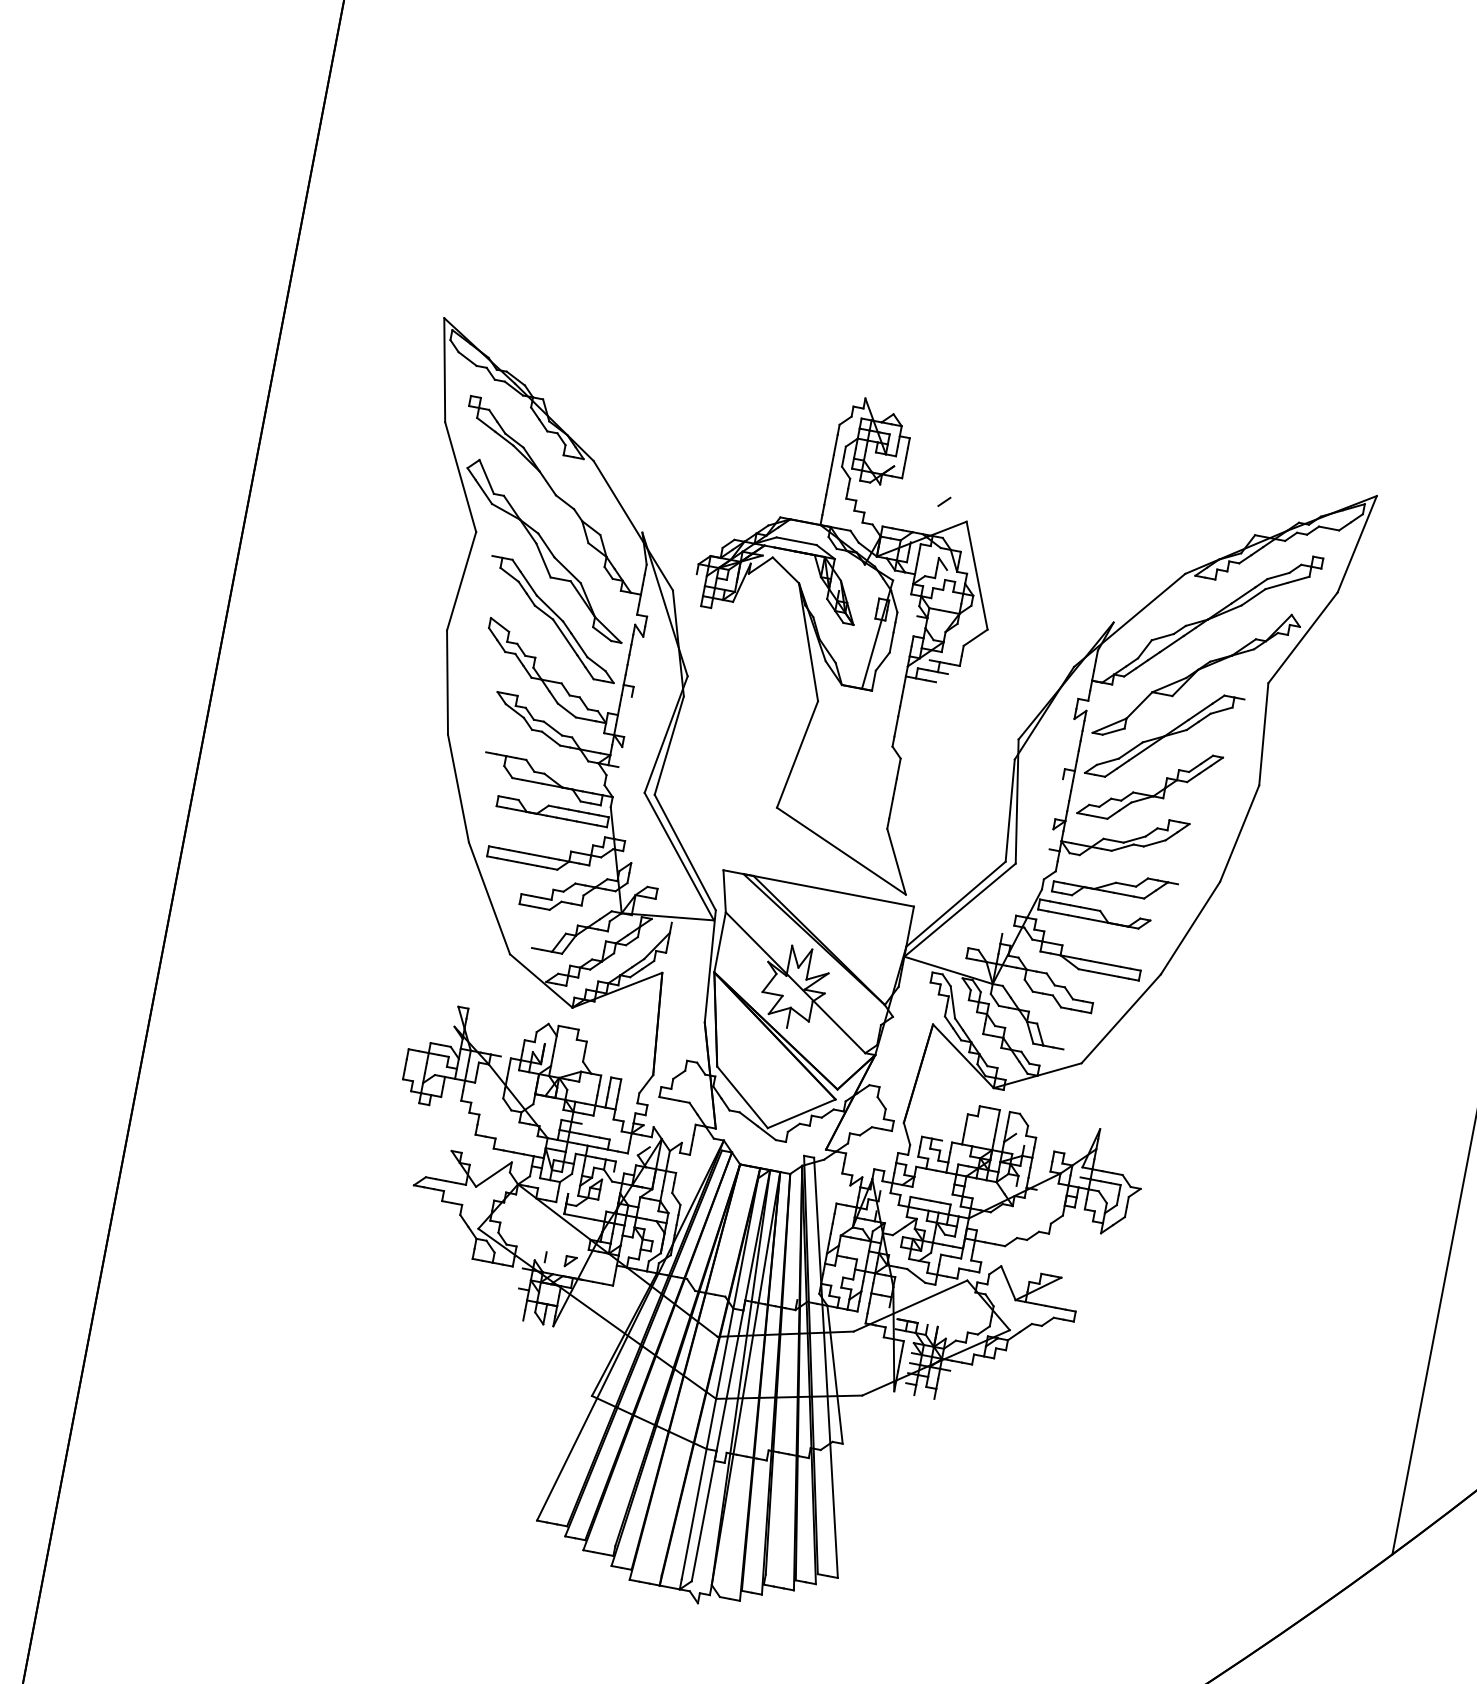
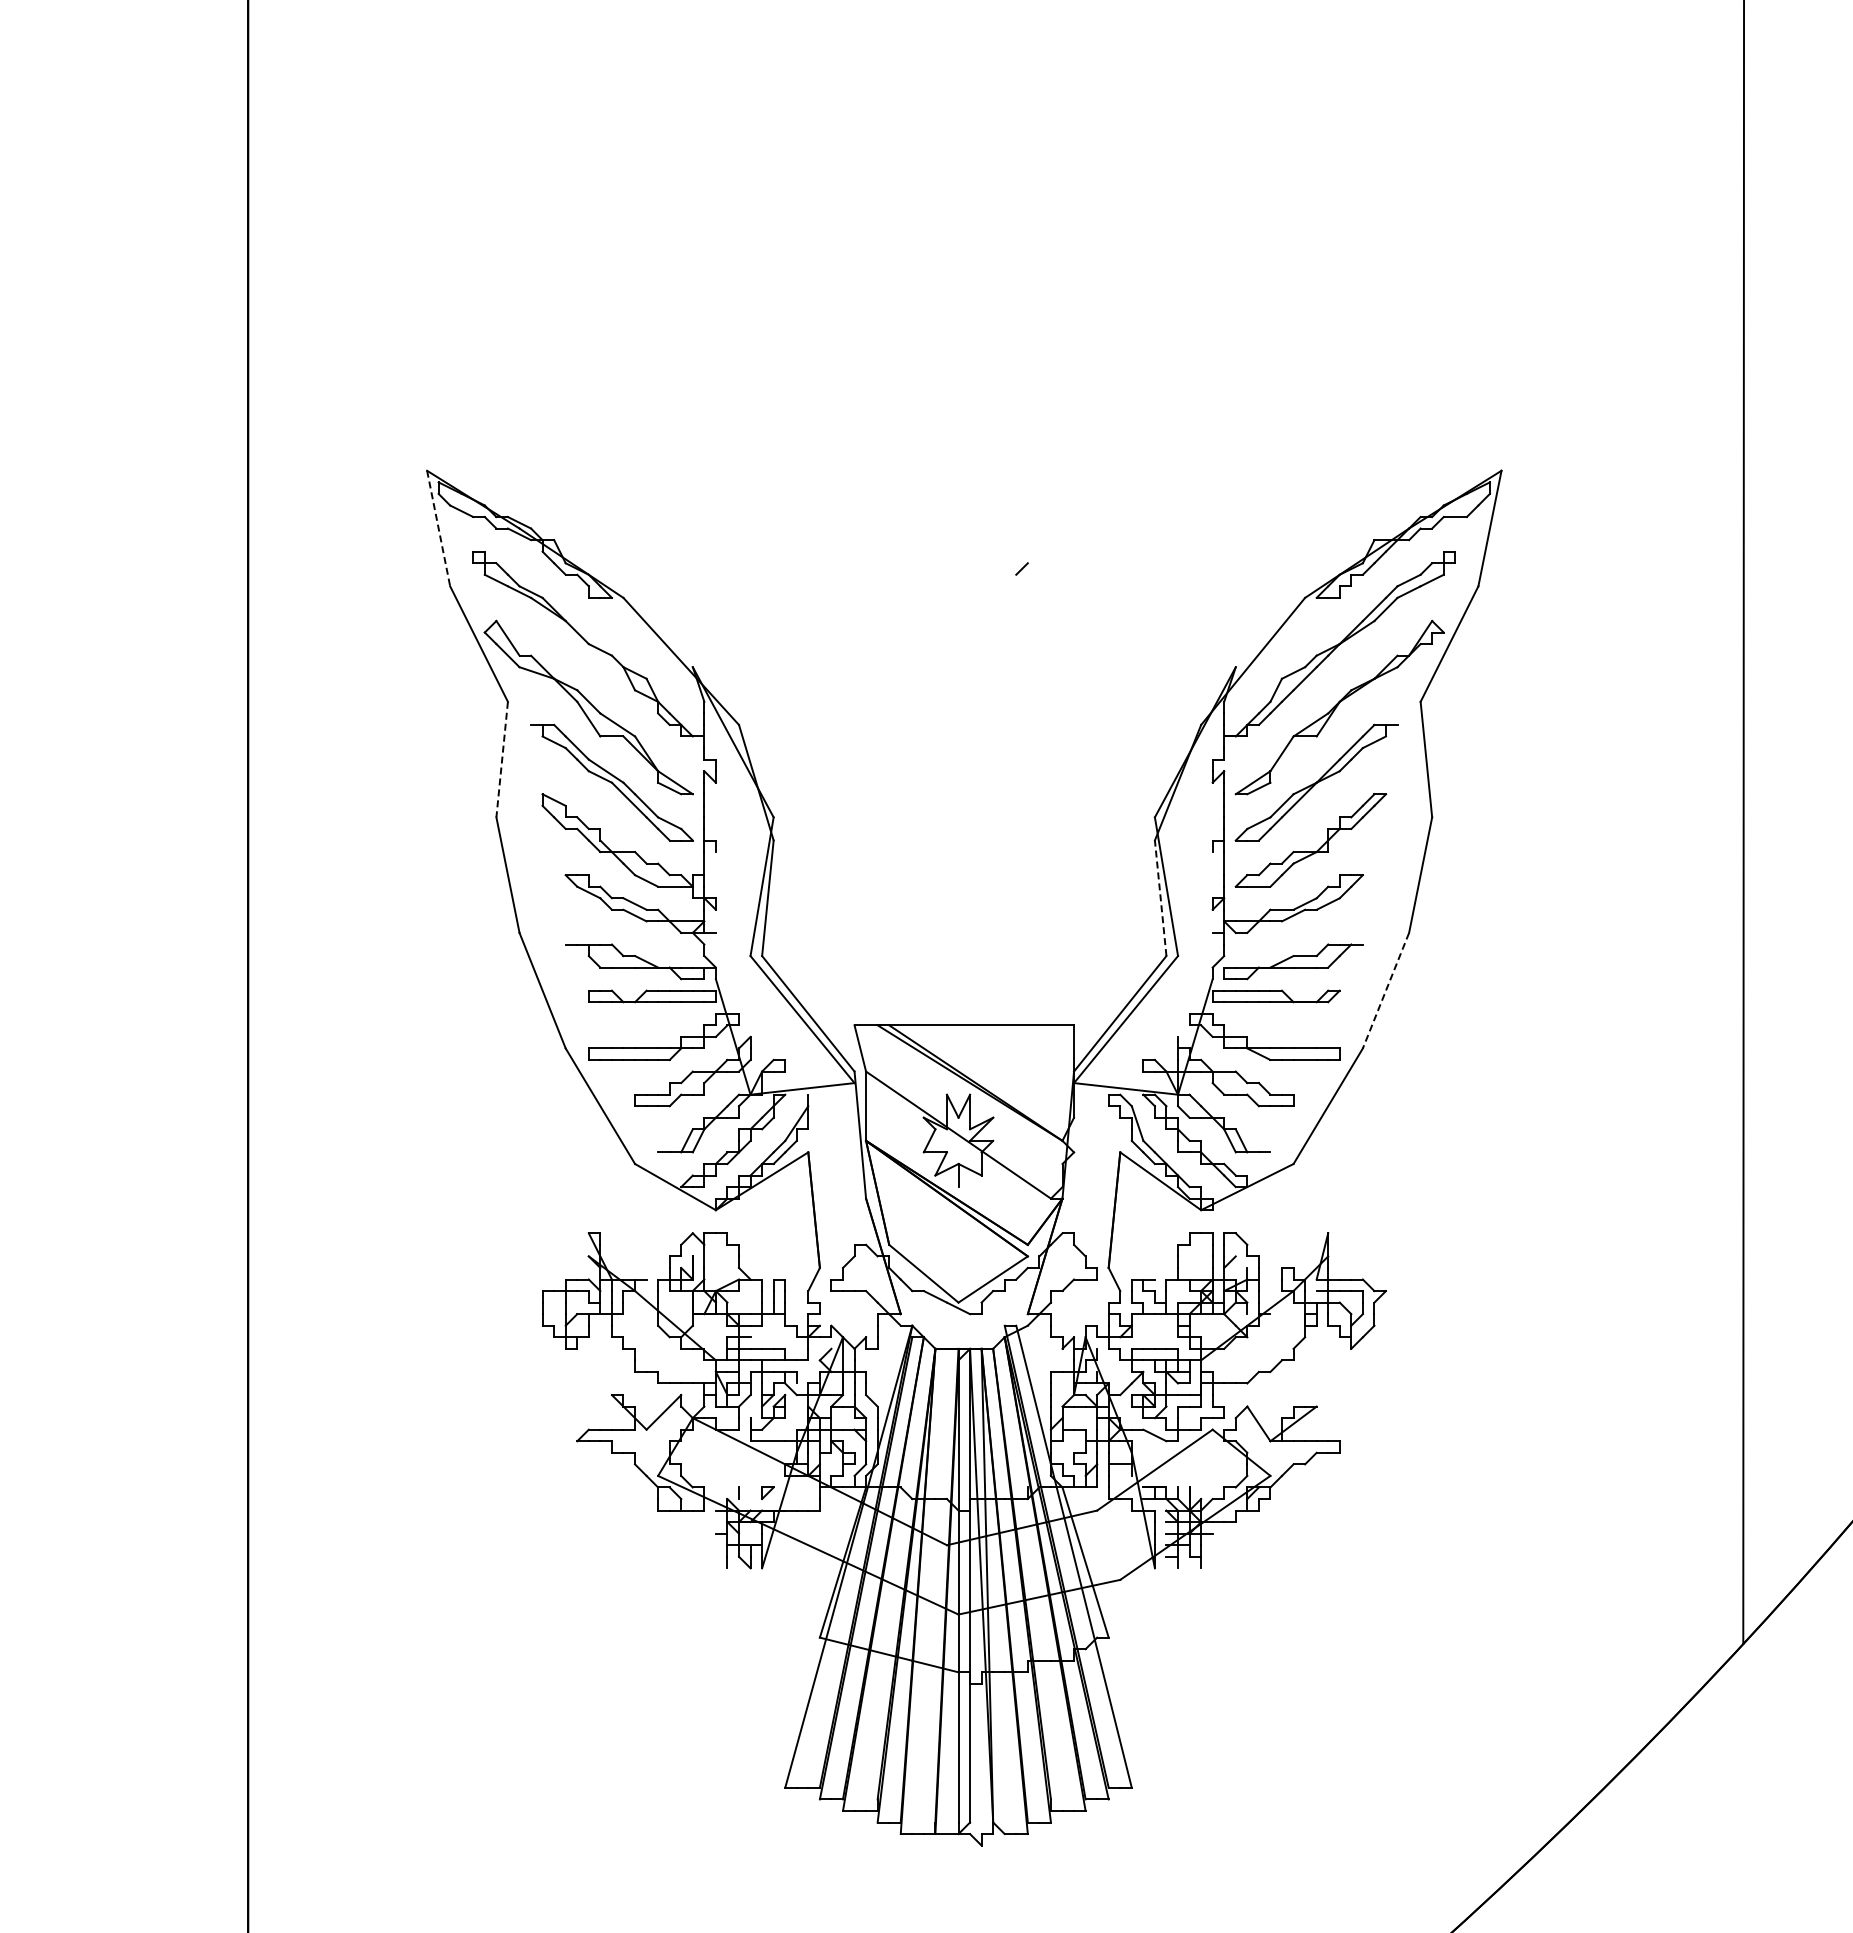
line: (444, 370) -> (438, 528), solid -> dashed
line: (461, 582) -> (502, 760), solid -> dashed
part: (835, 636) -> (929, 741), removed
line: (1010, 809) -> (1160, 897), solid -> dashed
line: (1189, 928) -> (1385, 991), solid -> dashed

